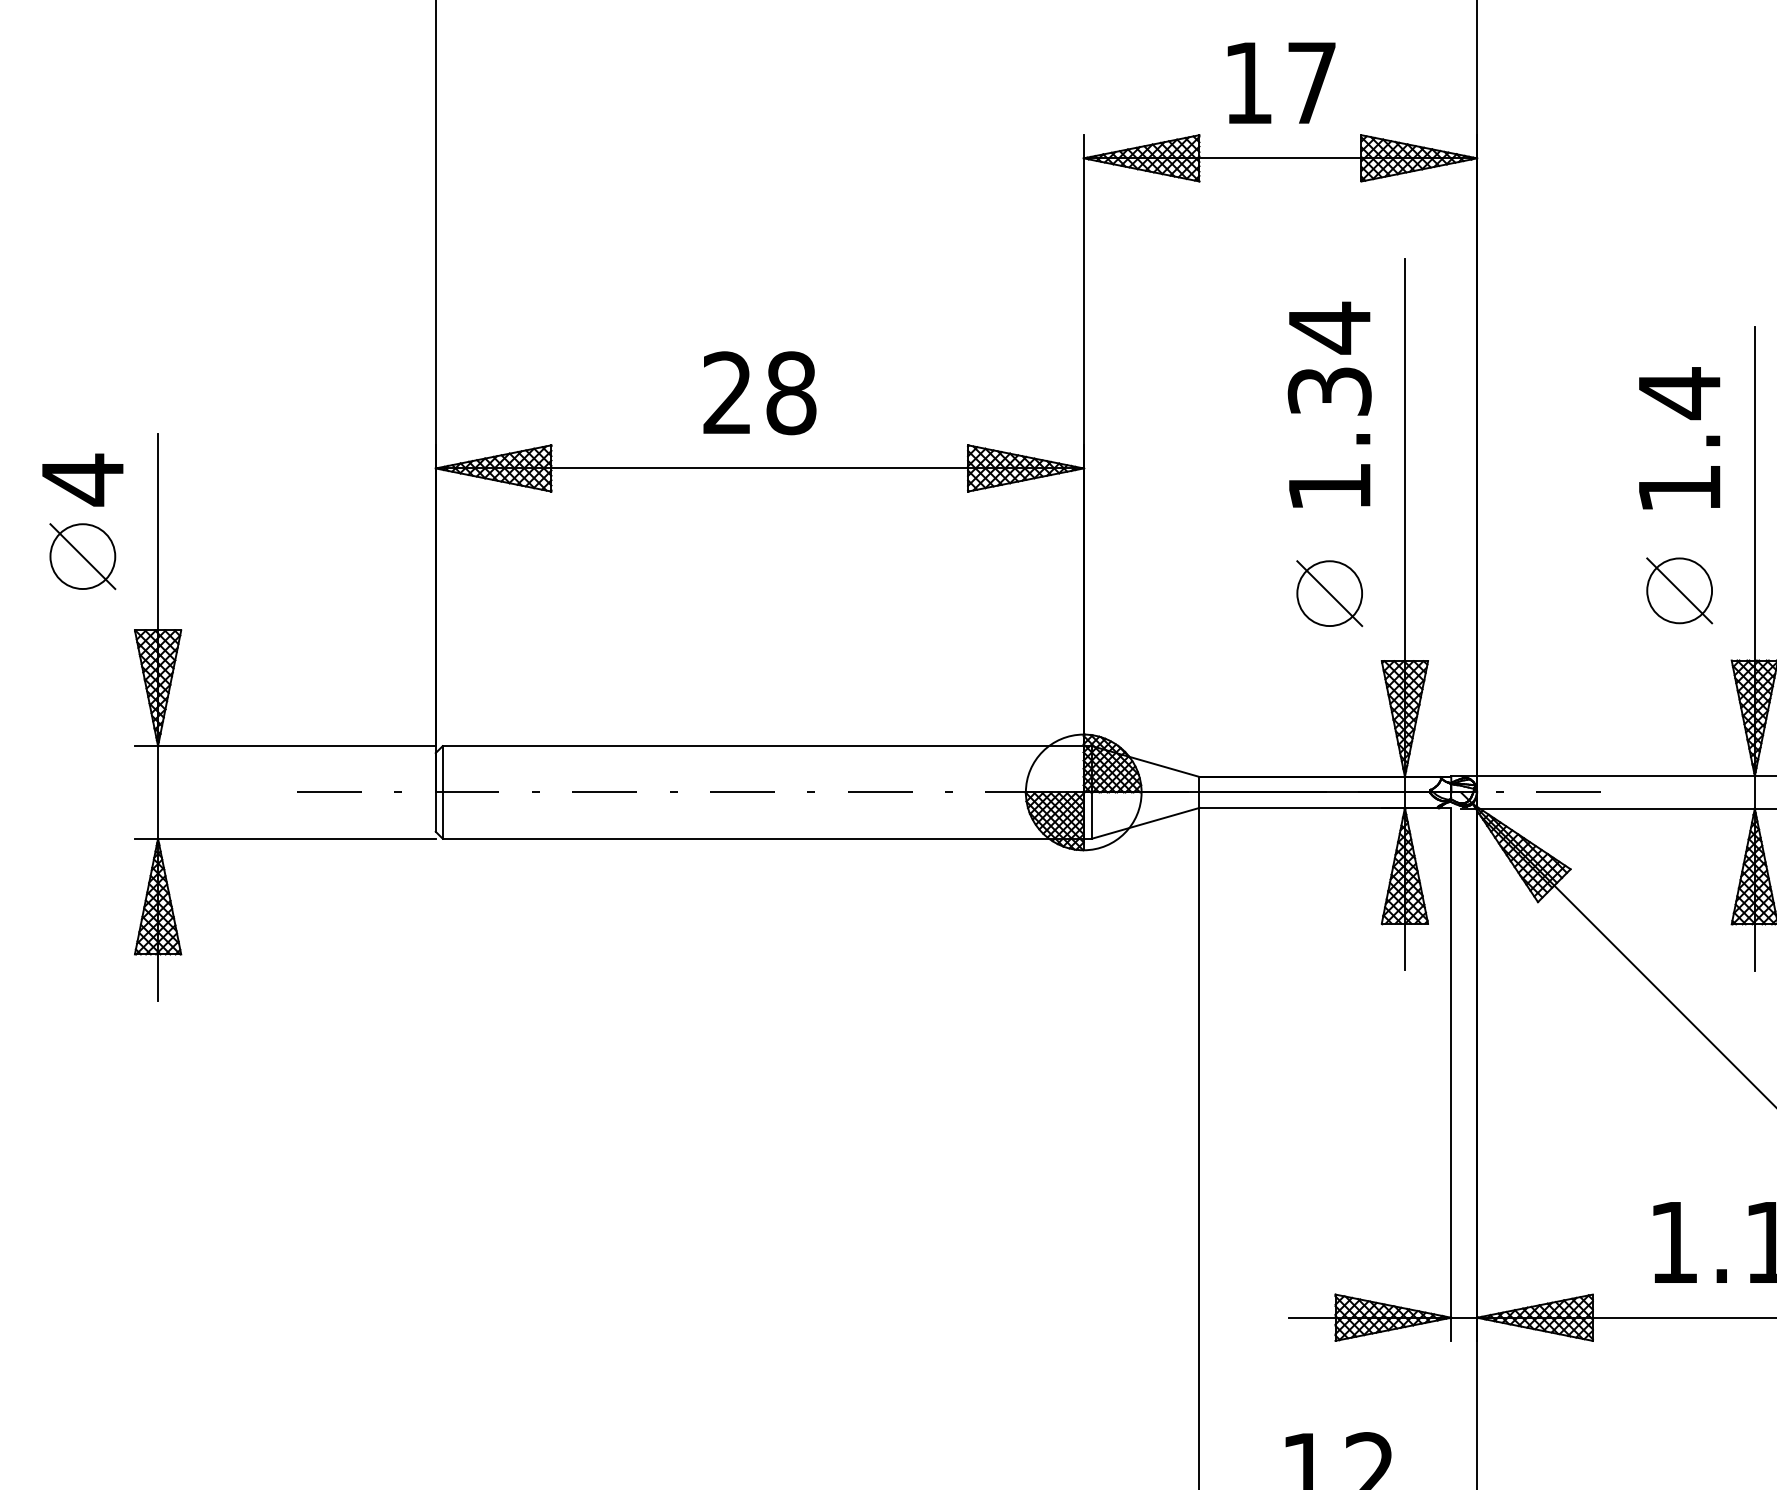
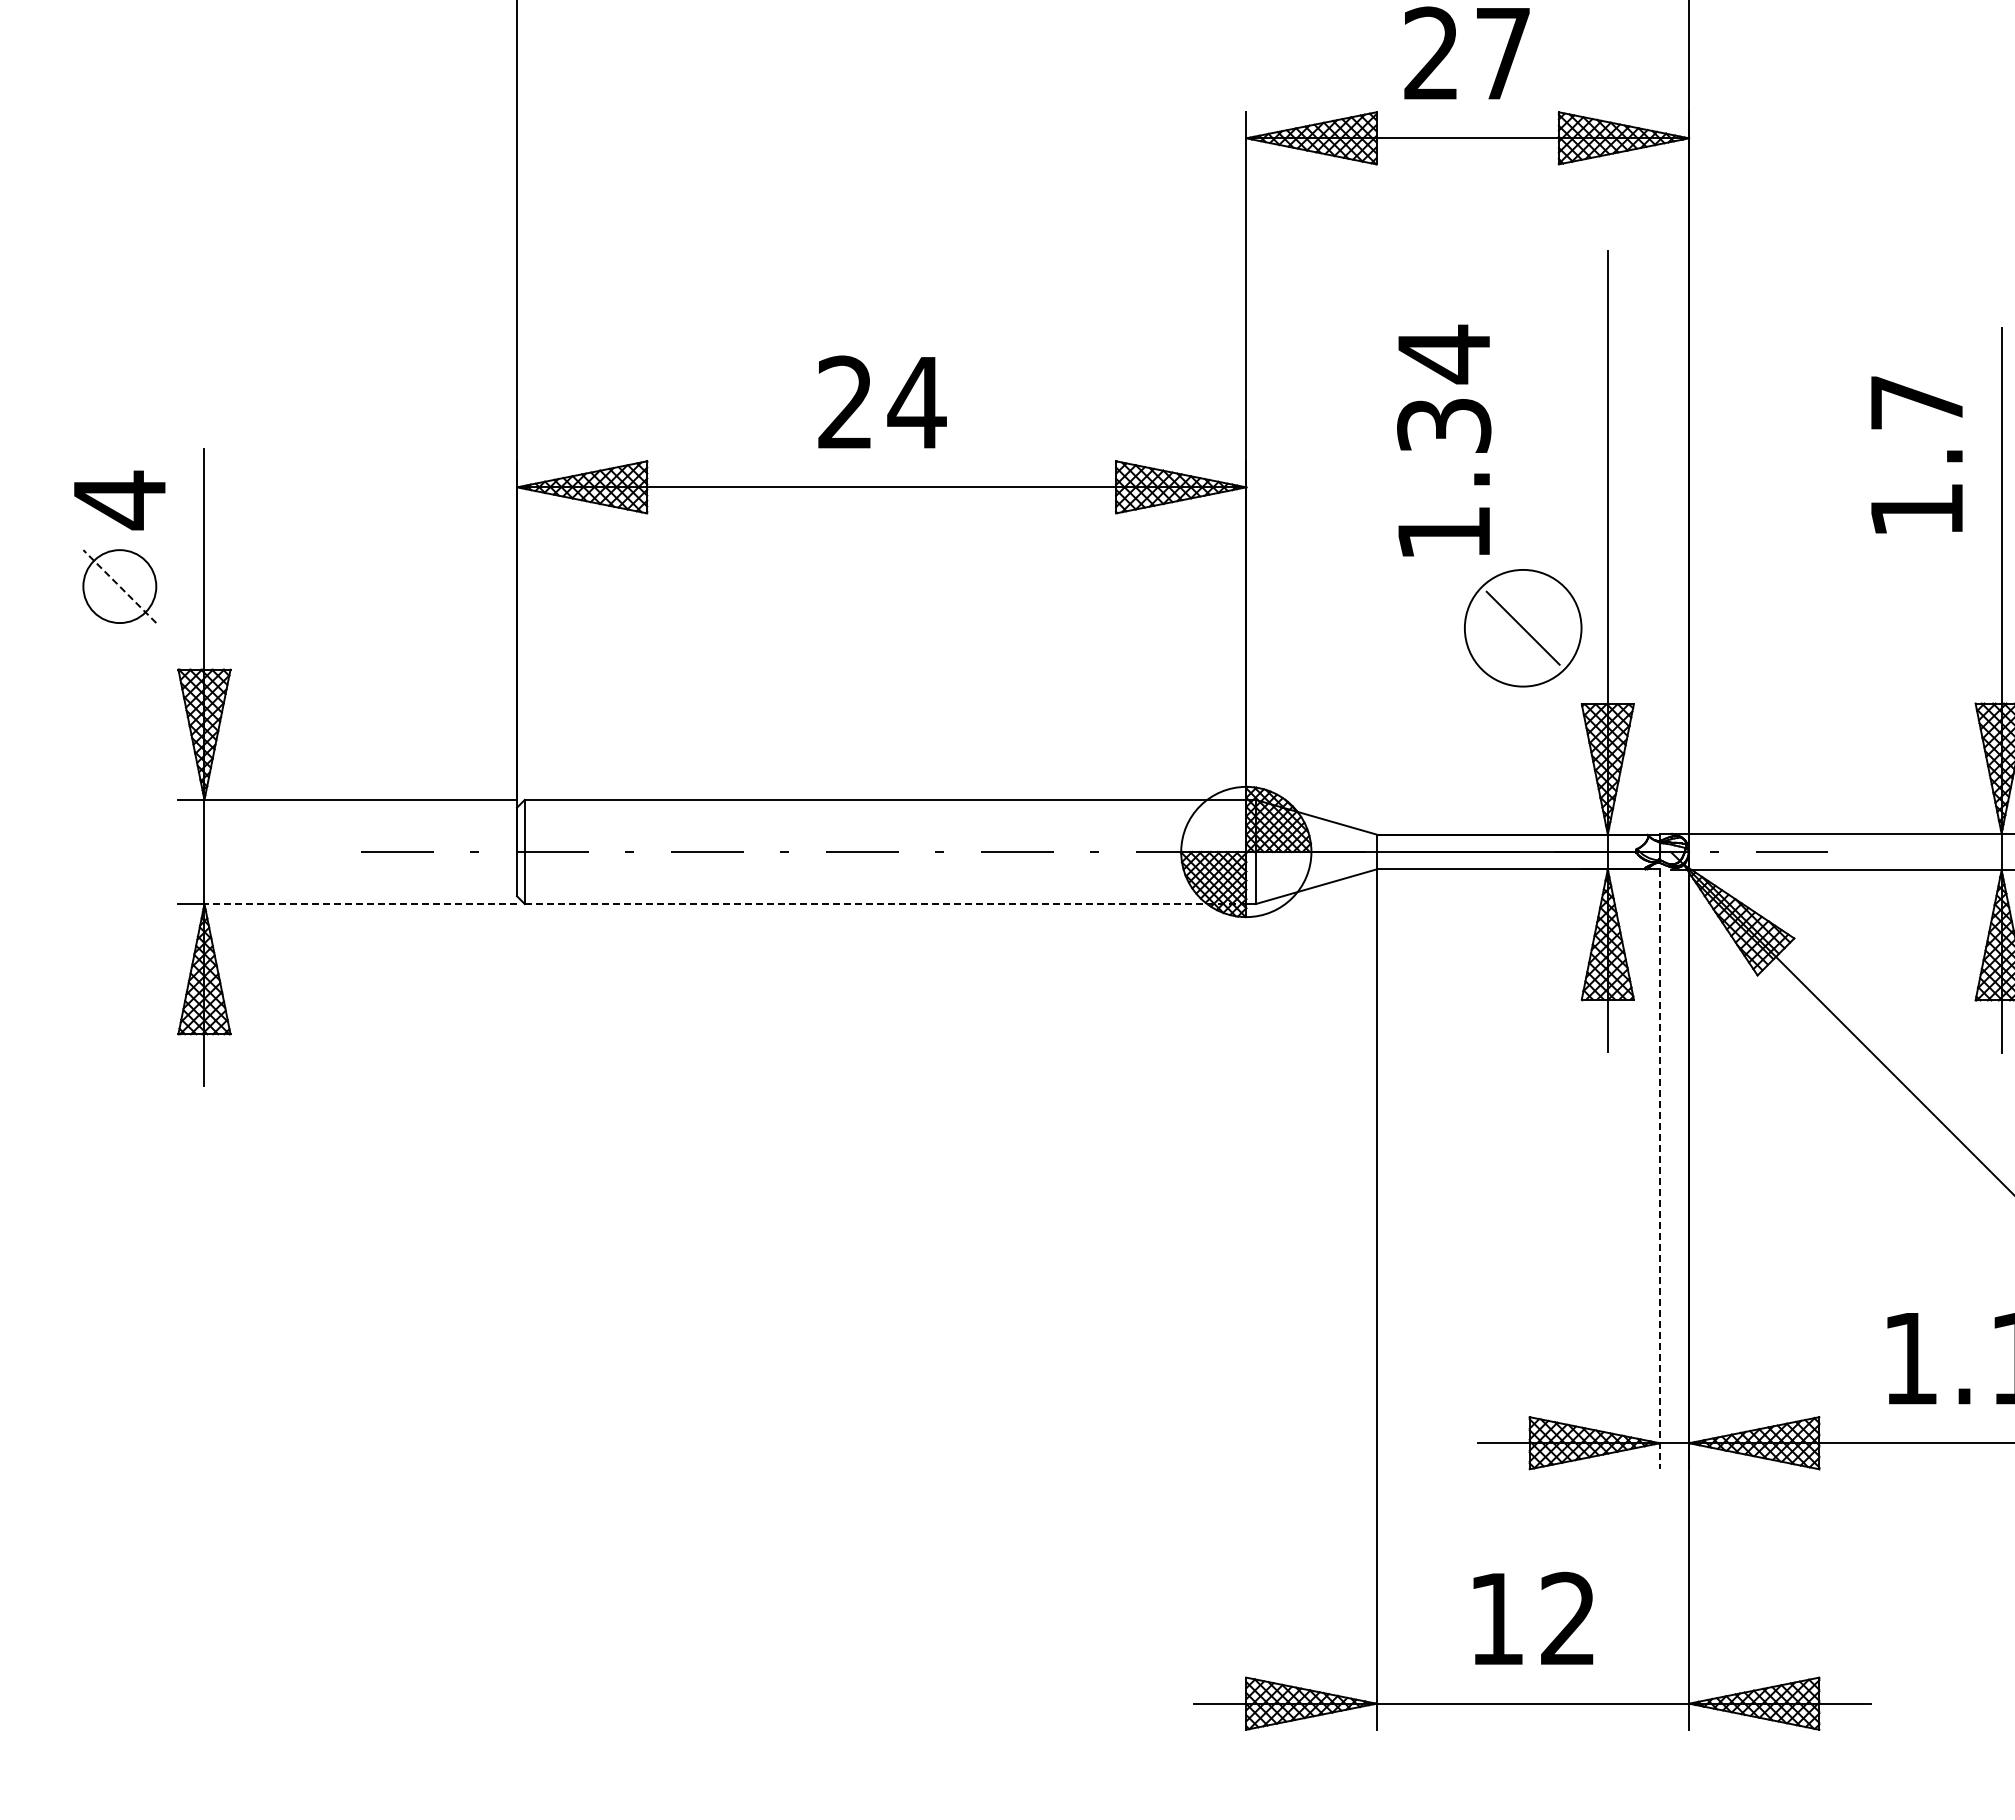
text: (1247, 82) -> (1430, 52), 17 -> 27
text: (790, 393) -> (916, 402), 28 -> 24
text: (1679, 393) -> (1916, 402), 1.4 -> 1.7
text: (1330, 404) -> (1444, 440), moved
line: (82, 556) -> (119, 586), solid -> dashed
part: (1679, 590) -> (1916, 624), removed
circle: (1329, 592) -> (1522, 627), size x1.6
line: (296, 839) -> (360, 904), solid -> dashed
line: (763, 839) -> (885, 904), solid -> dashed
line: (1450, 1074) -> (1659, 1169), solid -> dashed

